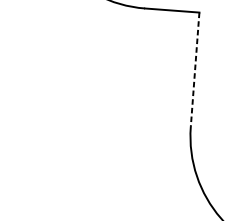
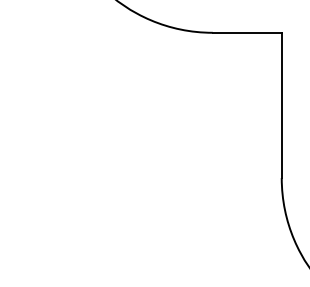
line: (194, 69) -> (281, 105), dashed -> solid

